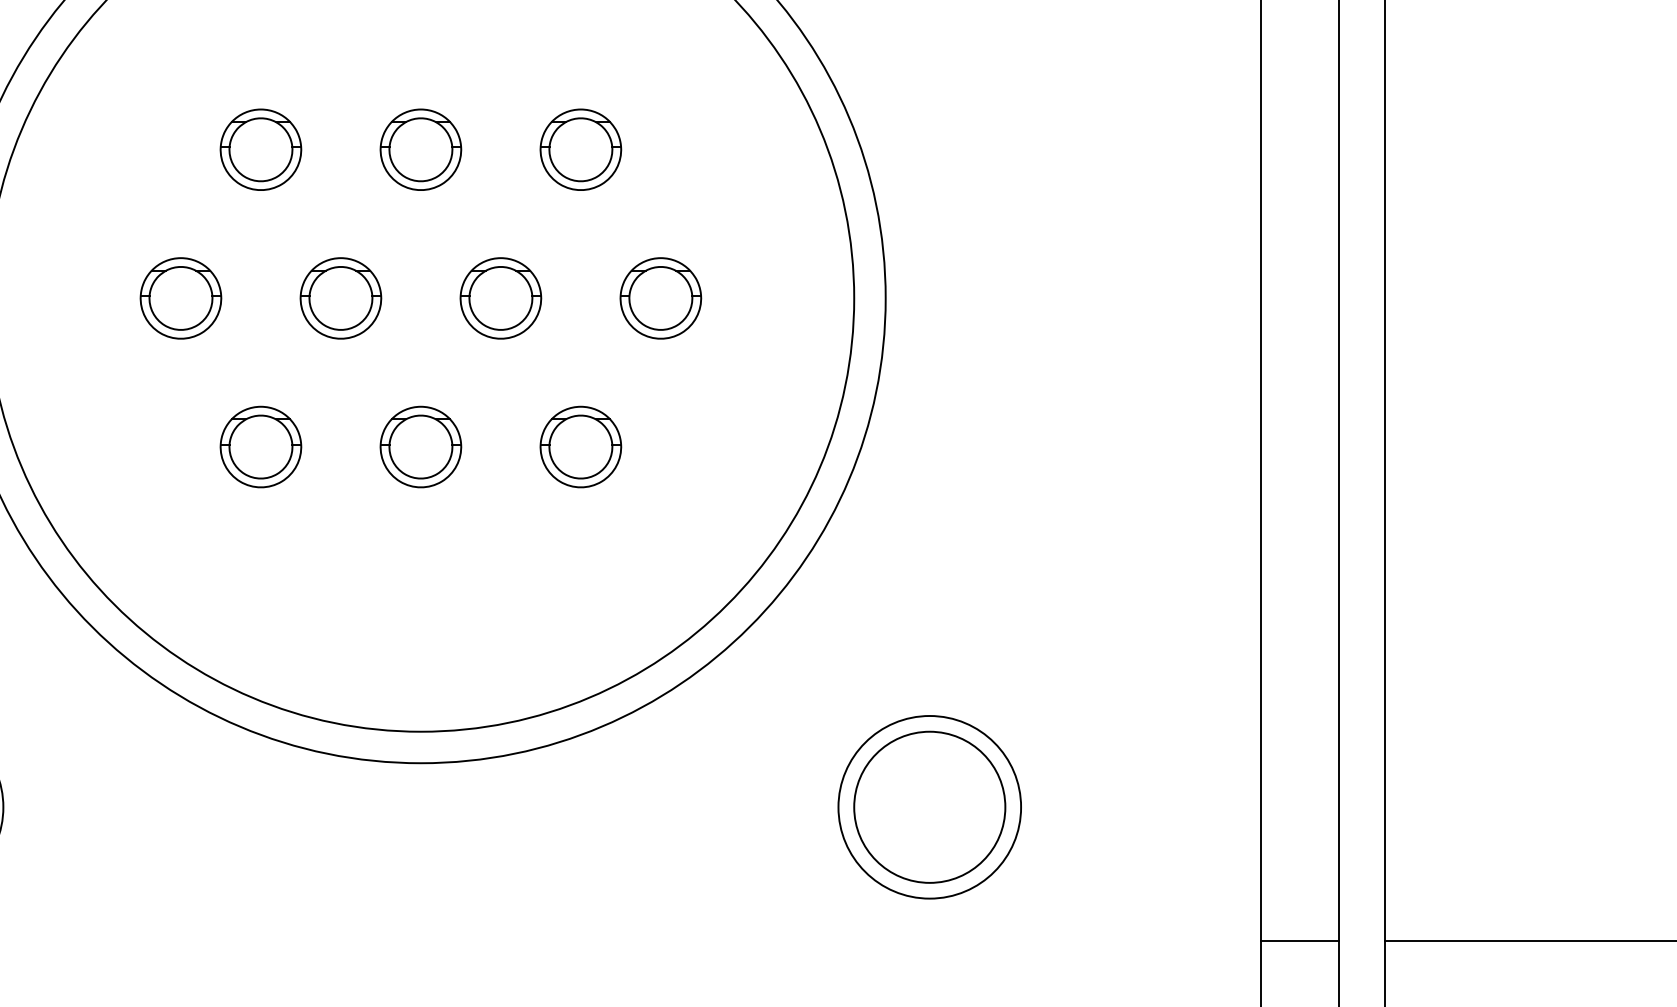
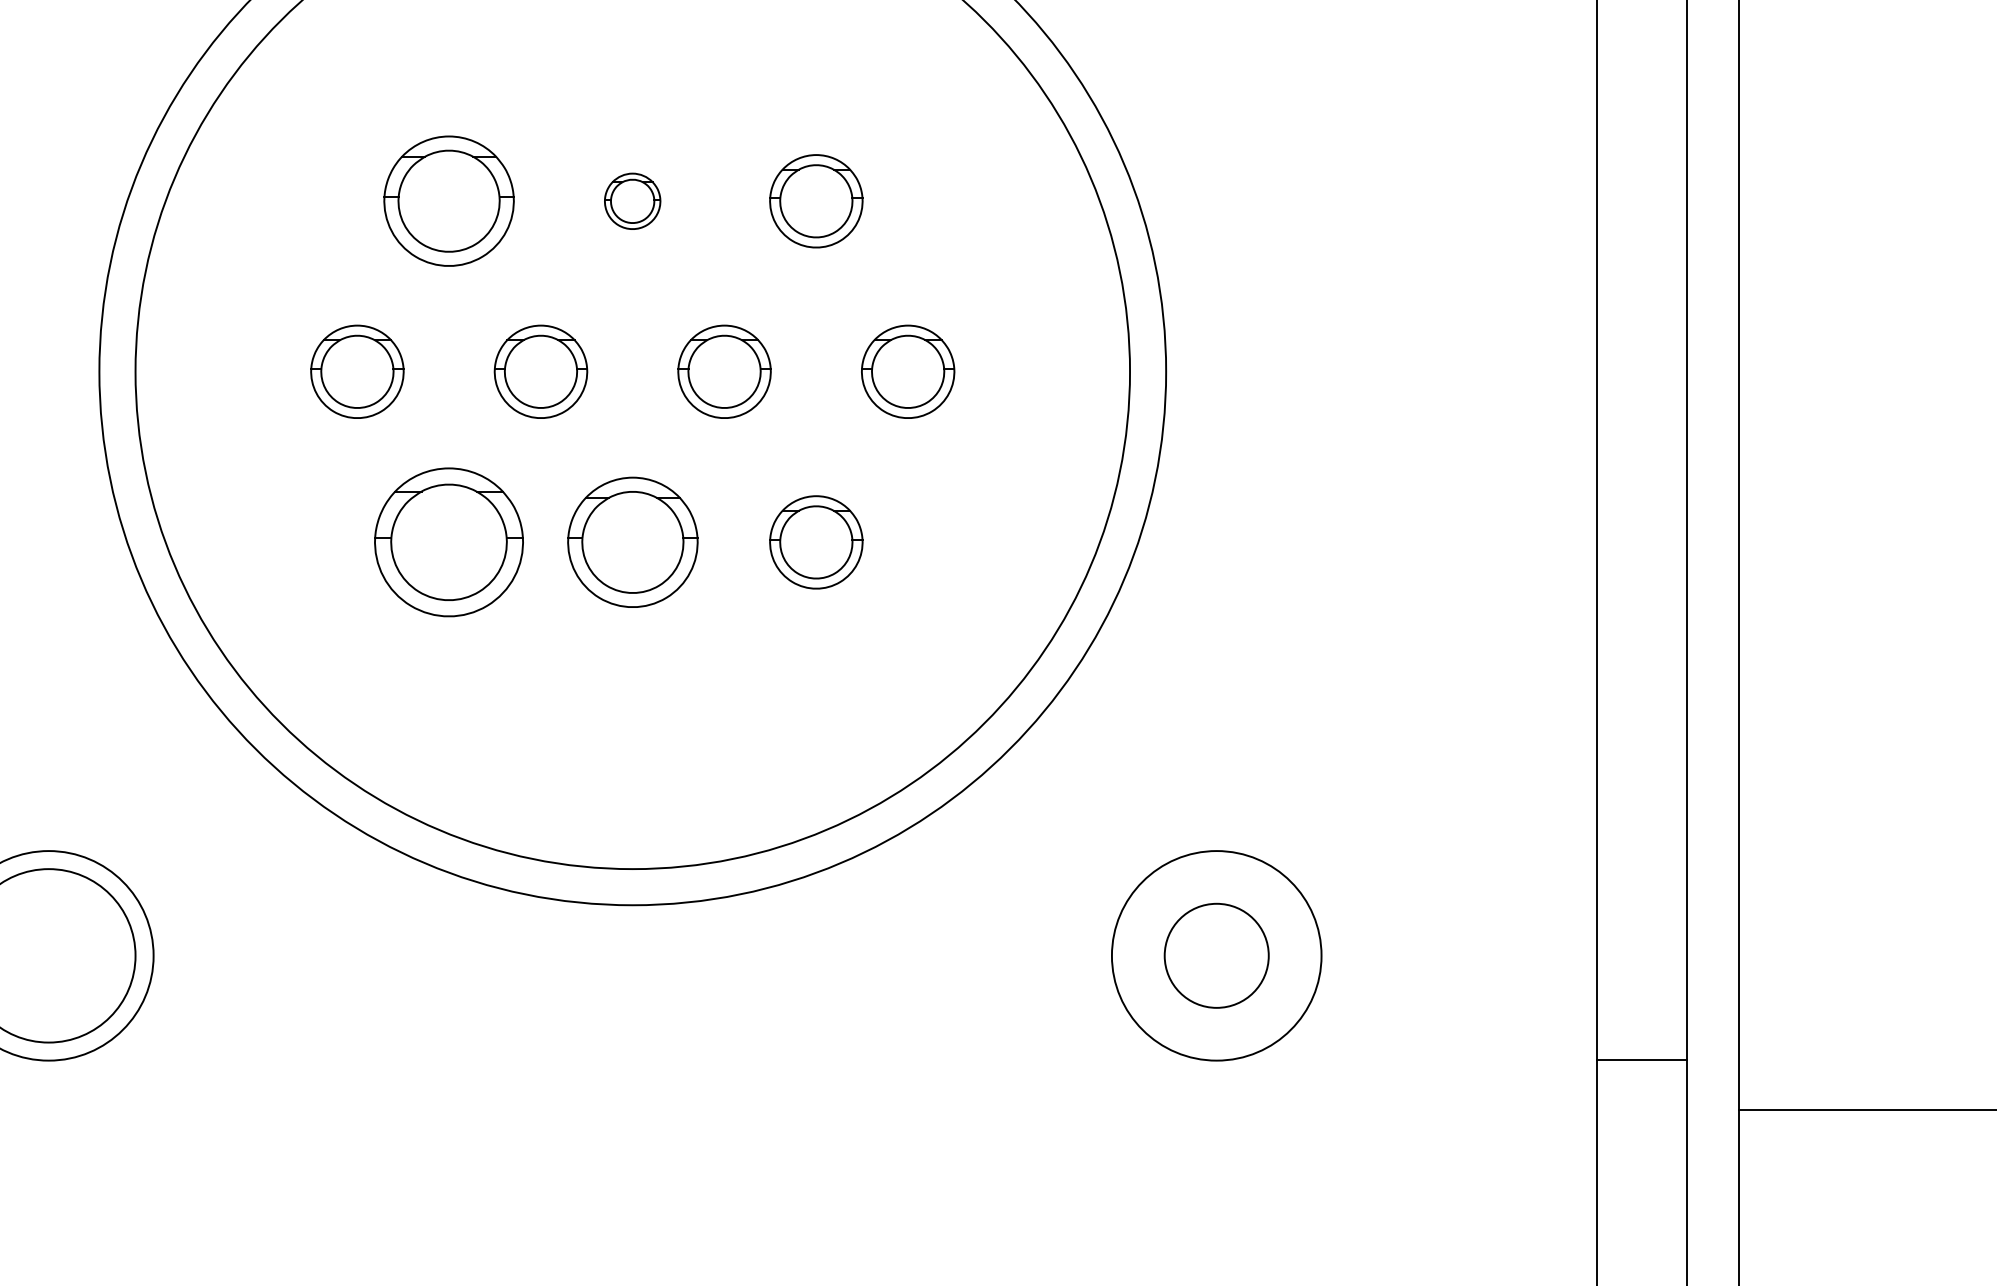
part: (261, 149) -> (449, 201), size x1.4
part: (420, 149) -> (632, 201), size x0.6
part: (261, 447) -> (449, 542), size x1.6
part: (420, 447) -> (632, 542), size x1.4
circle: (929, 807) -> (1216, 955), size x0.6
line: (1299, 941) -> (1641, 1059), moved

